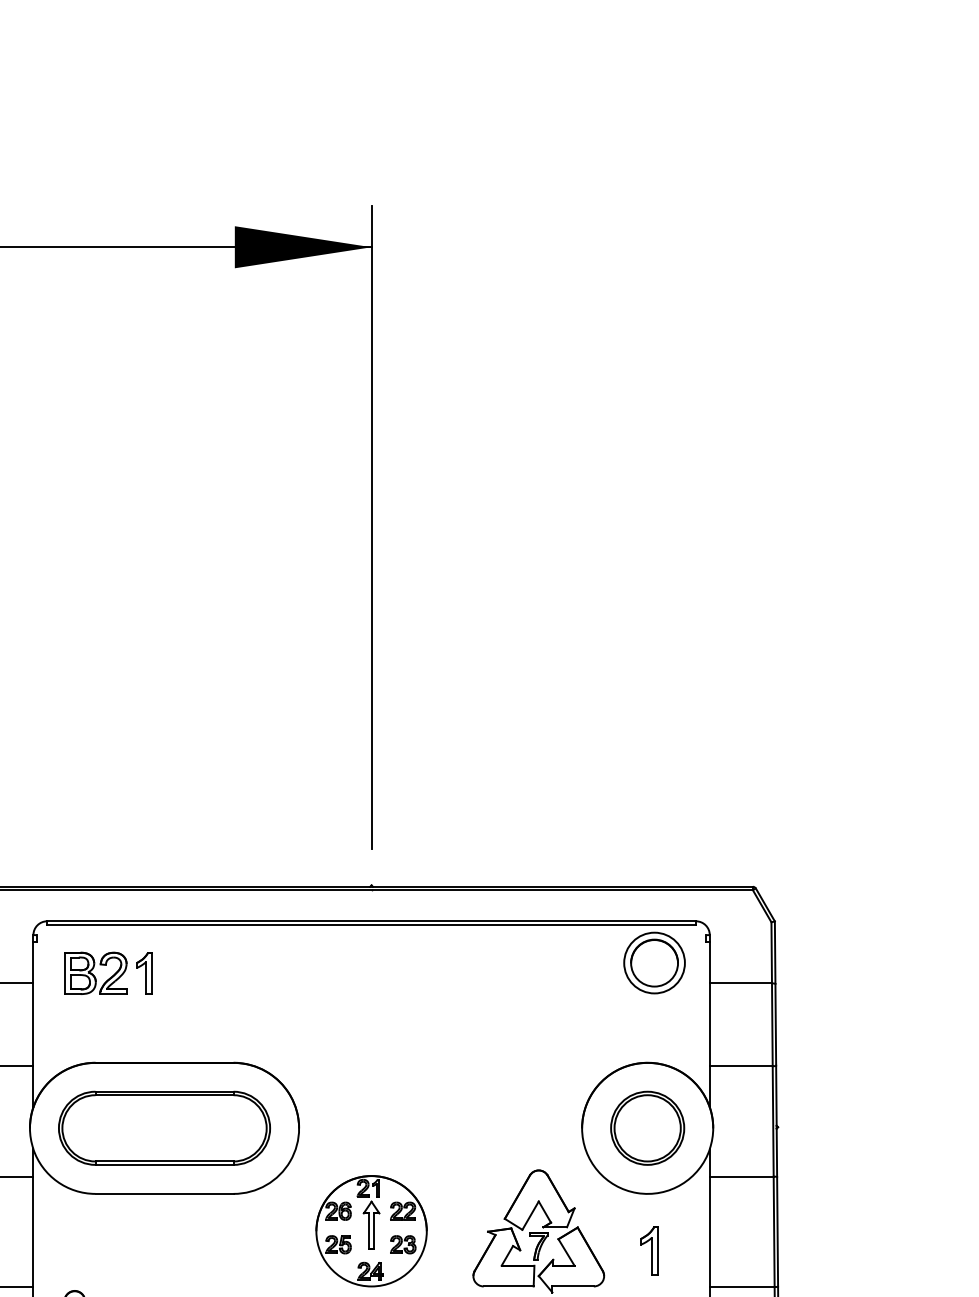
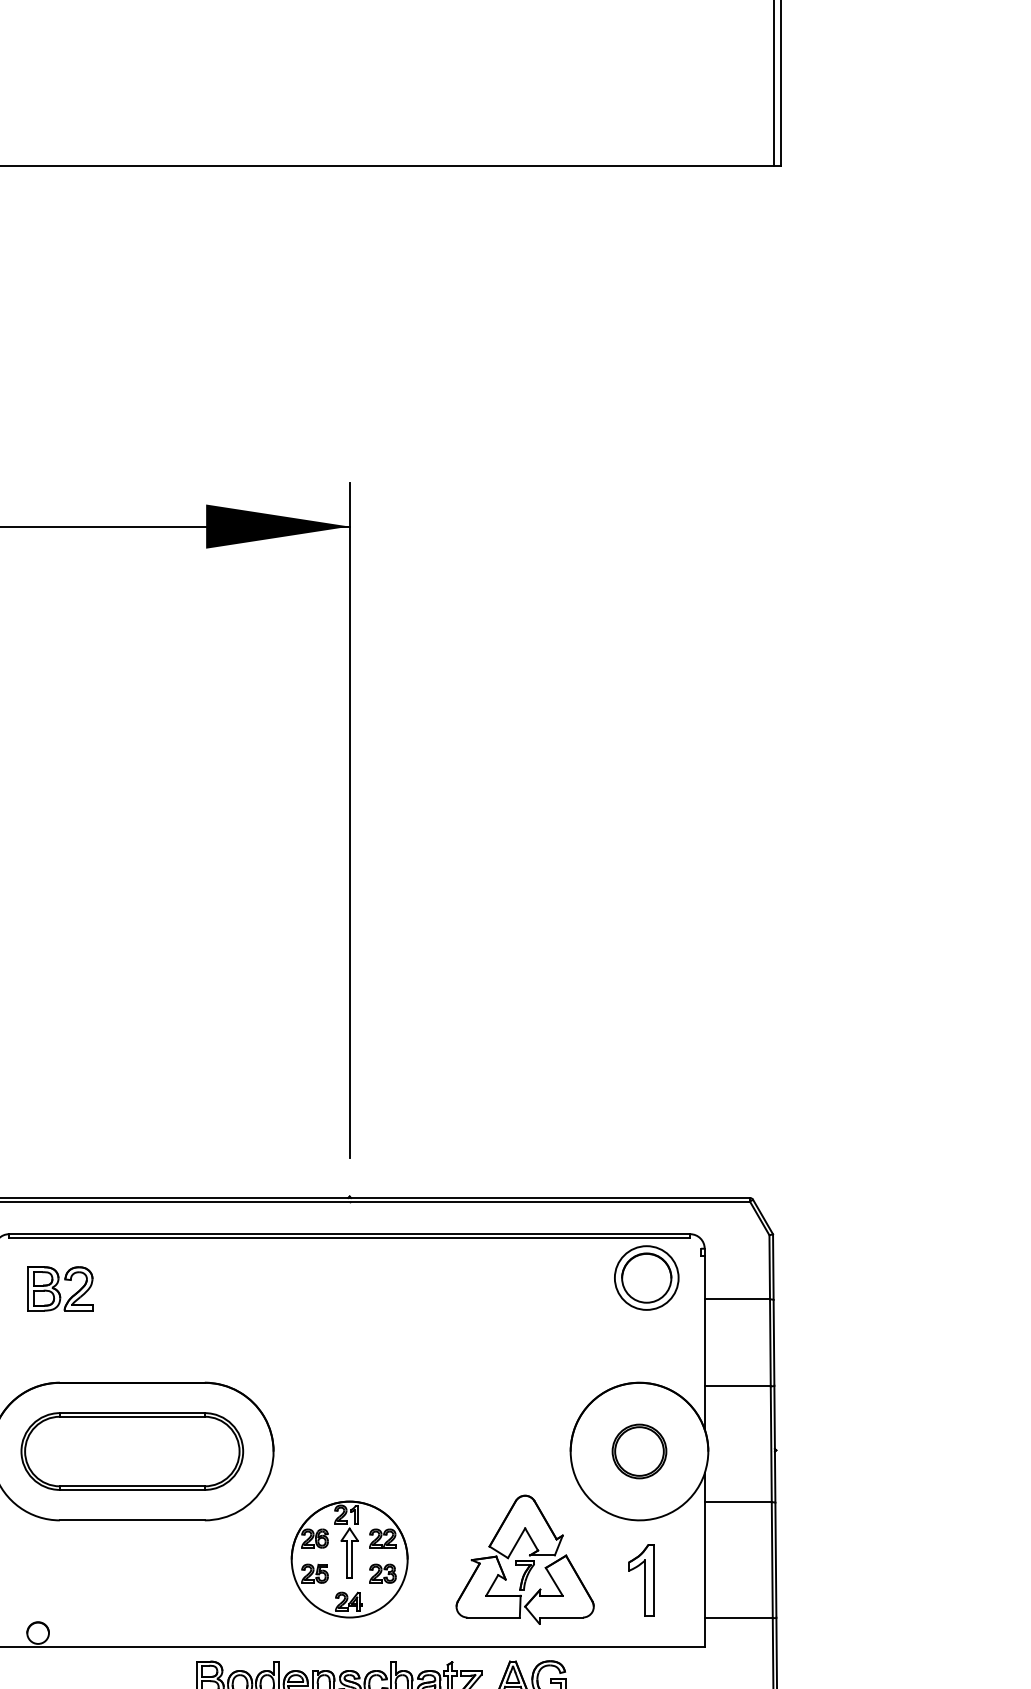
part: (143, 973) -> (110, 1288), removed
part: (647, 1128) -> (639, 1451), size x0.7
part: (649, 1251) -> (641, 1580), size x1.4

